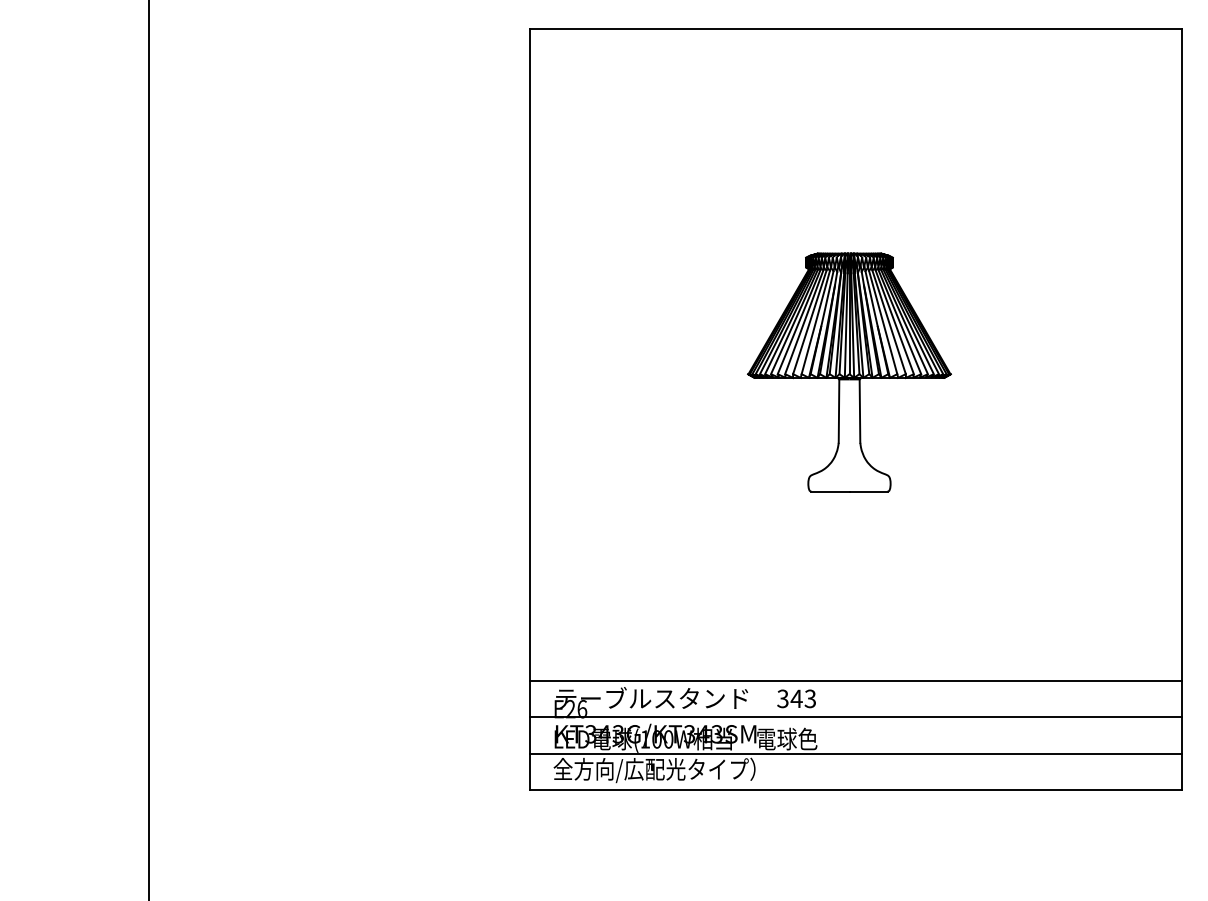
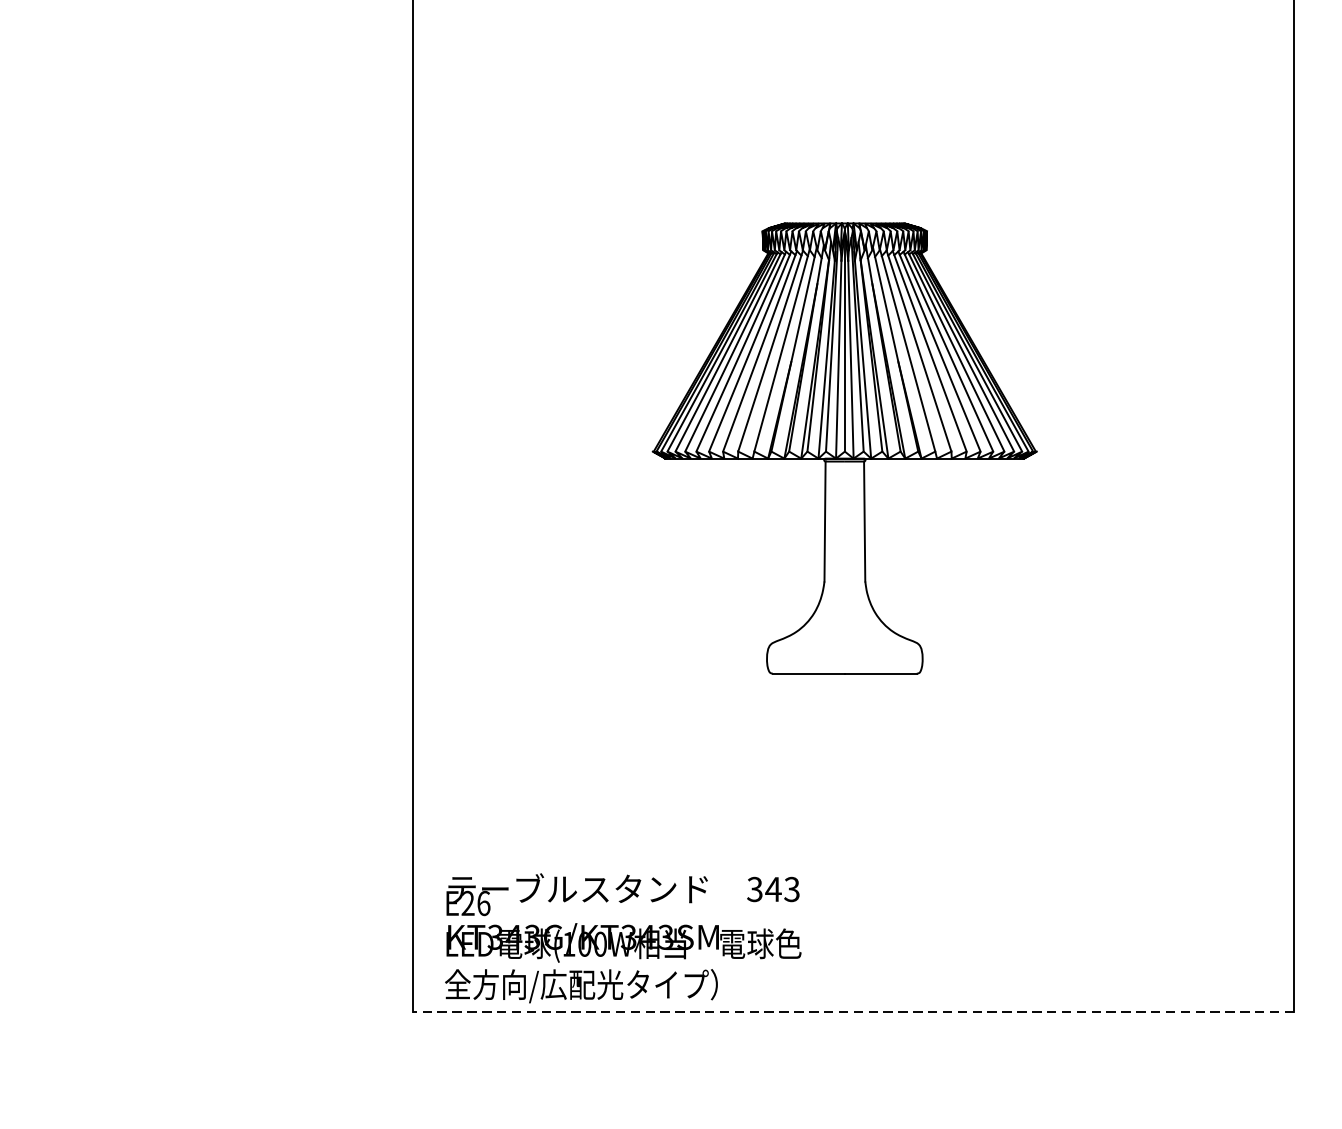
part: (849, 372) -> (844, 448), size x1.4
line: (855, 681) -> (852, 866), removed
line: (855, 717) -> (852, 914), removed
line: (855, 753) -> (852, 963), removed
line: (855, 789) -> (852, 1011), solid -> dashed

